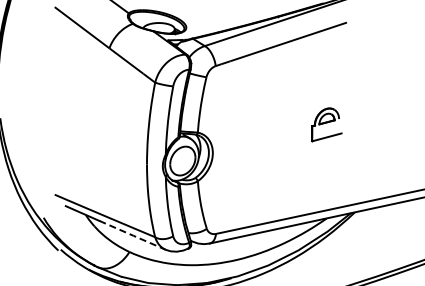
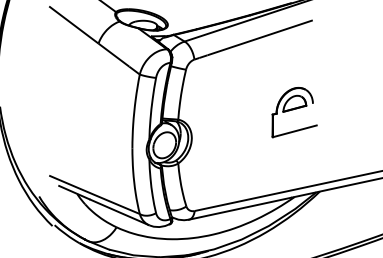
part: (326, 124) -> (294, 112), size x1.67
line: (133, 235) -> (120, 212), dashed -> solid

